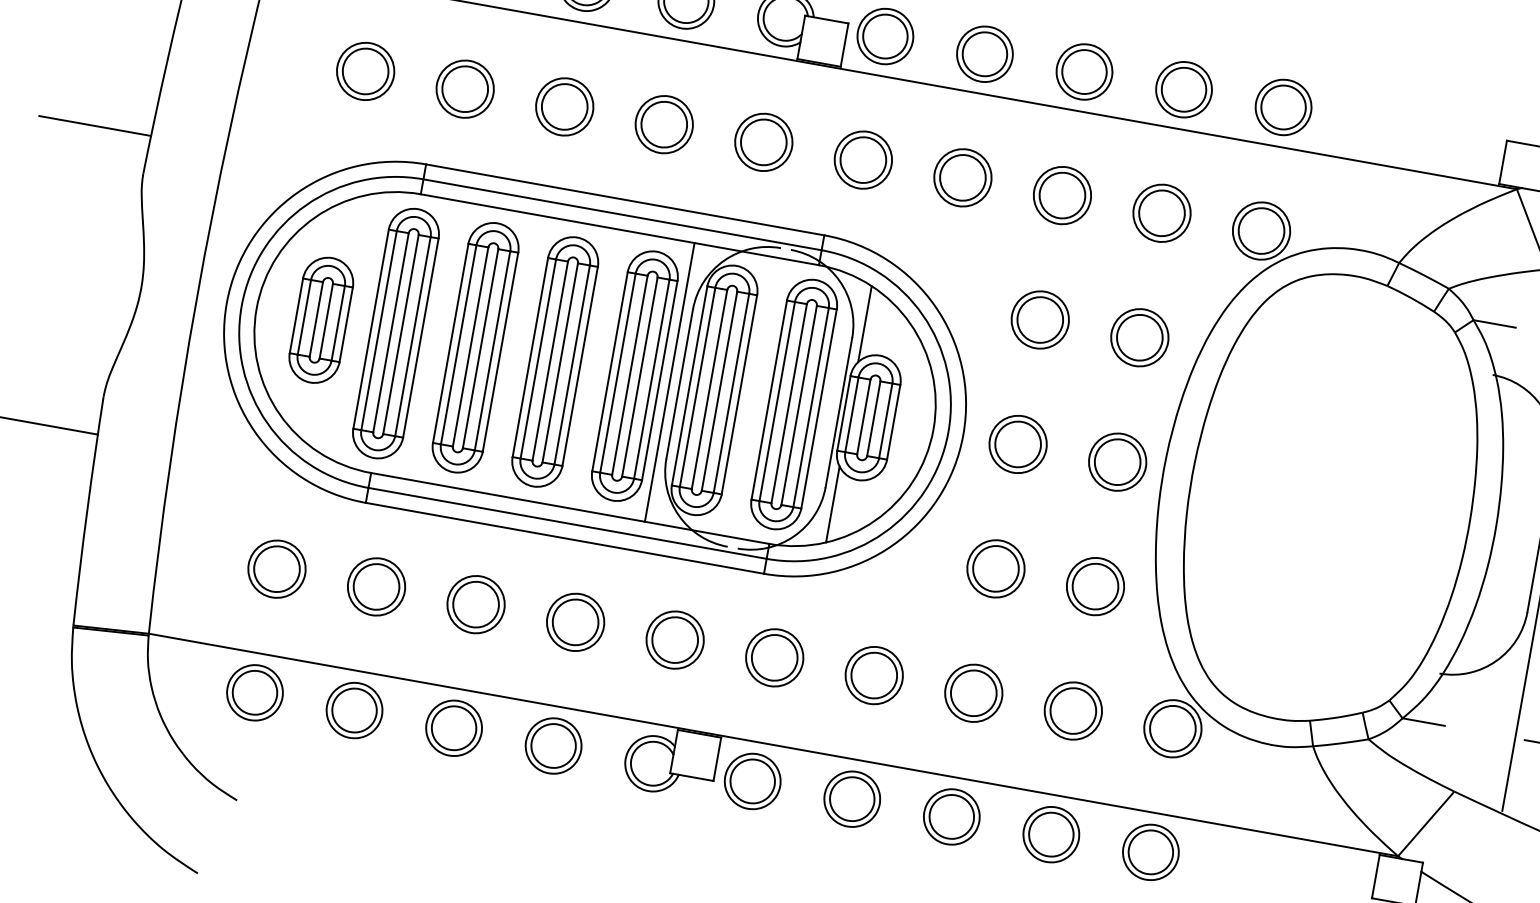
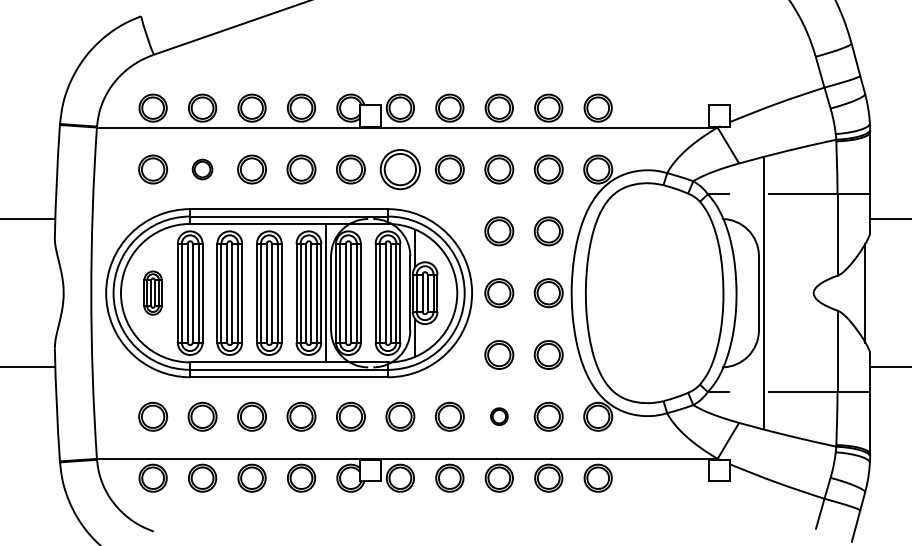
part: (465, 89) -> (202, 169), size x0.7
part: (863, 160) -> (400, 169), size x1.4
part: (320, 318) -> (152, 292), size x0.7
part: (974, 692) -> (499, 416), size x0.6

